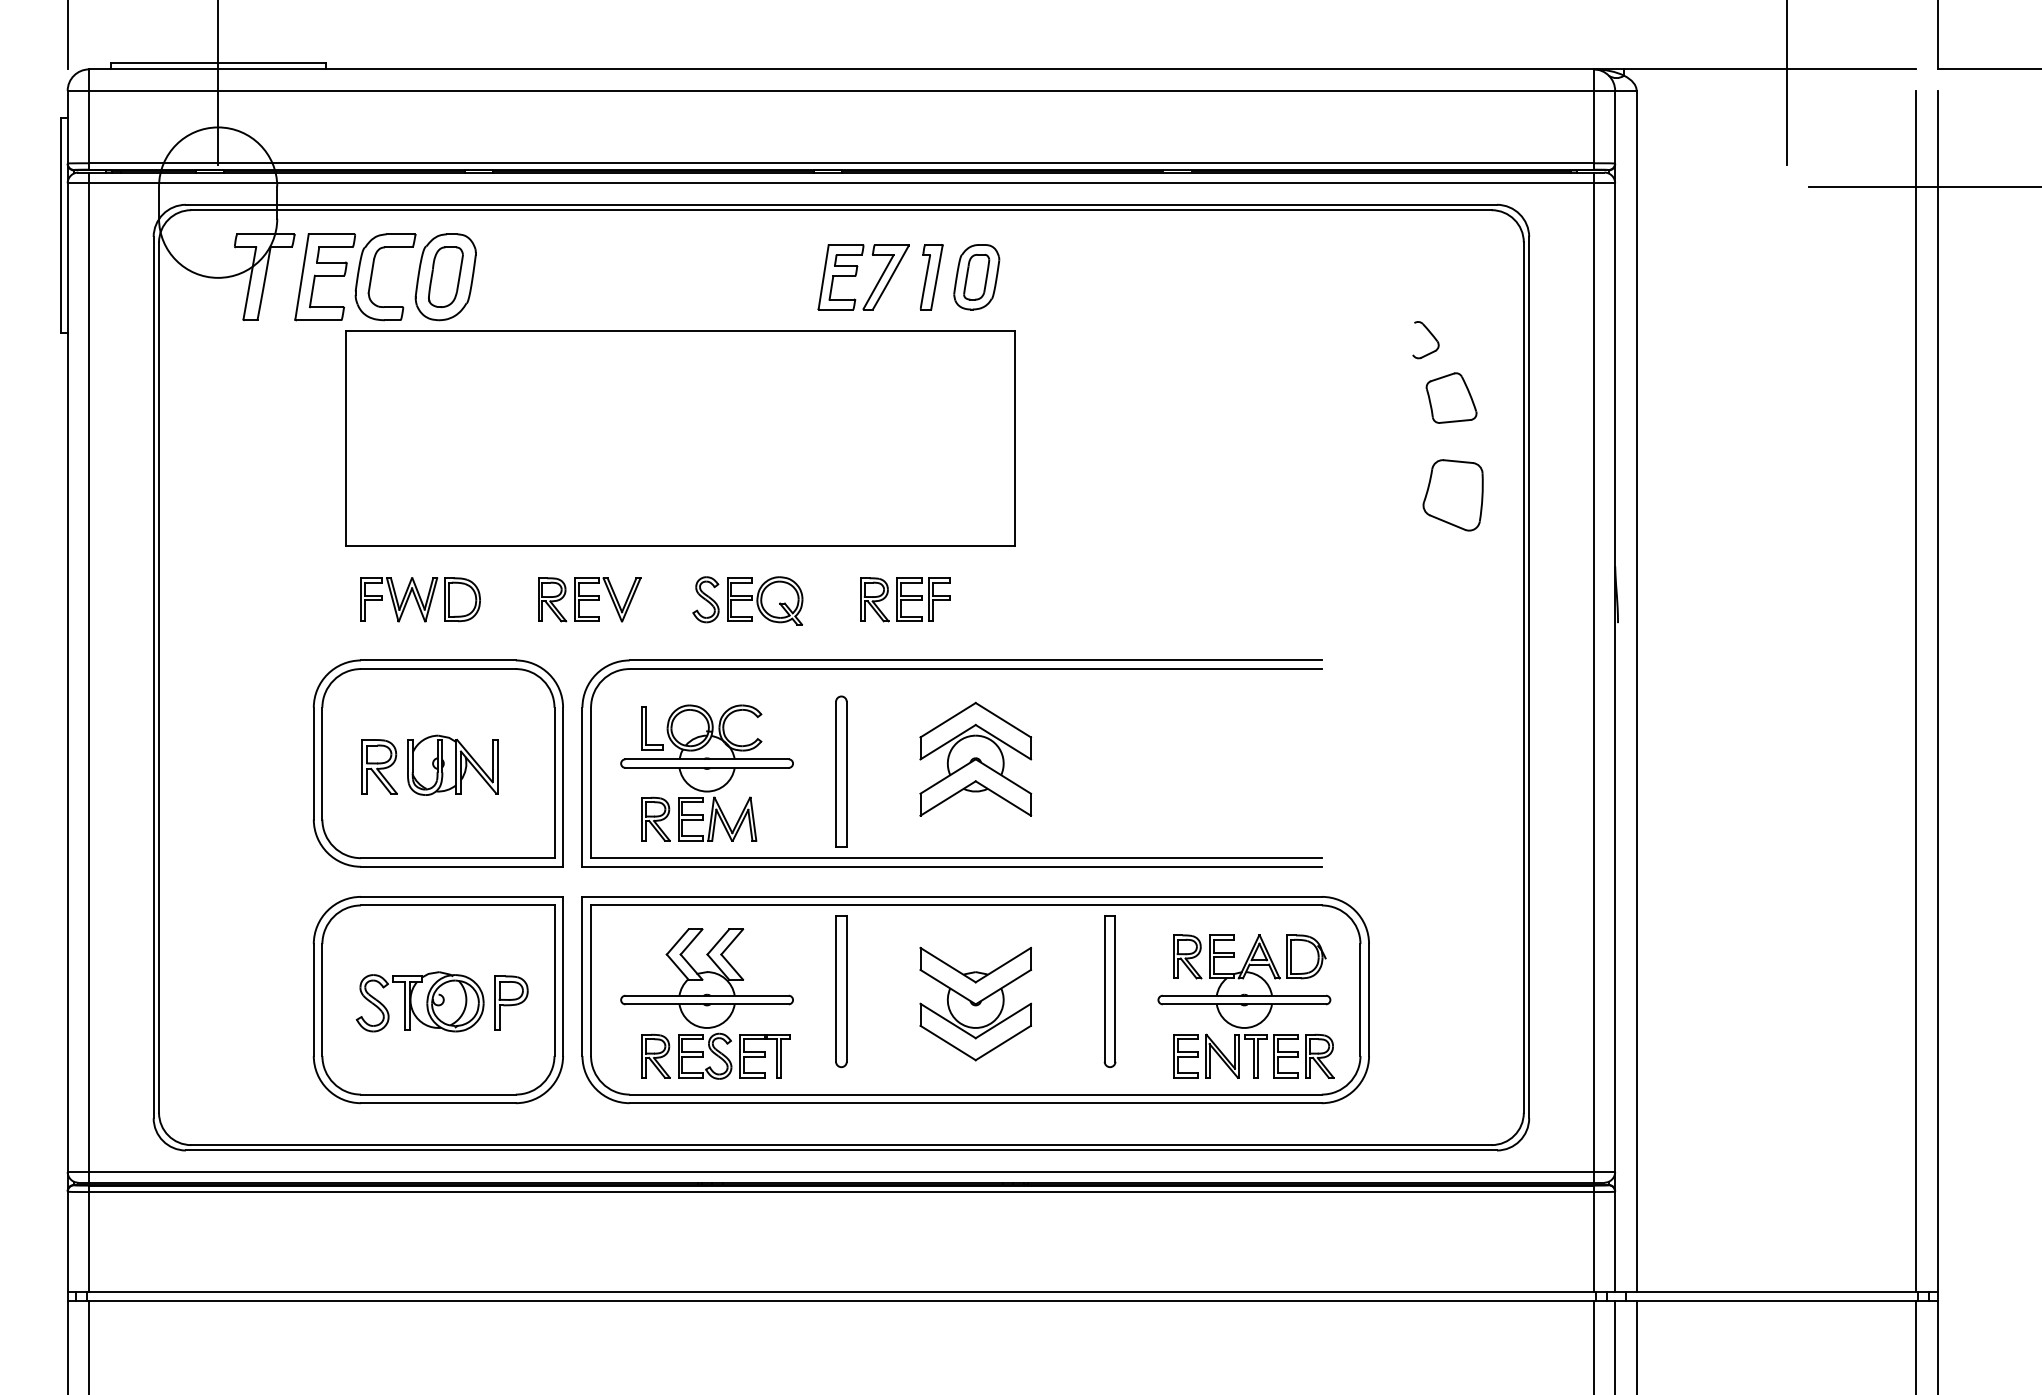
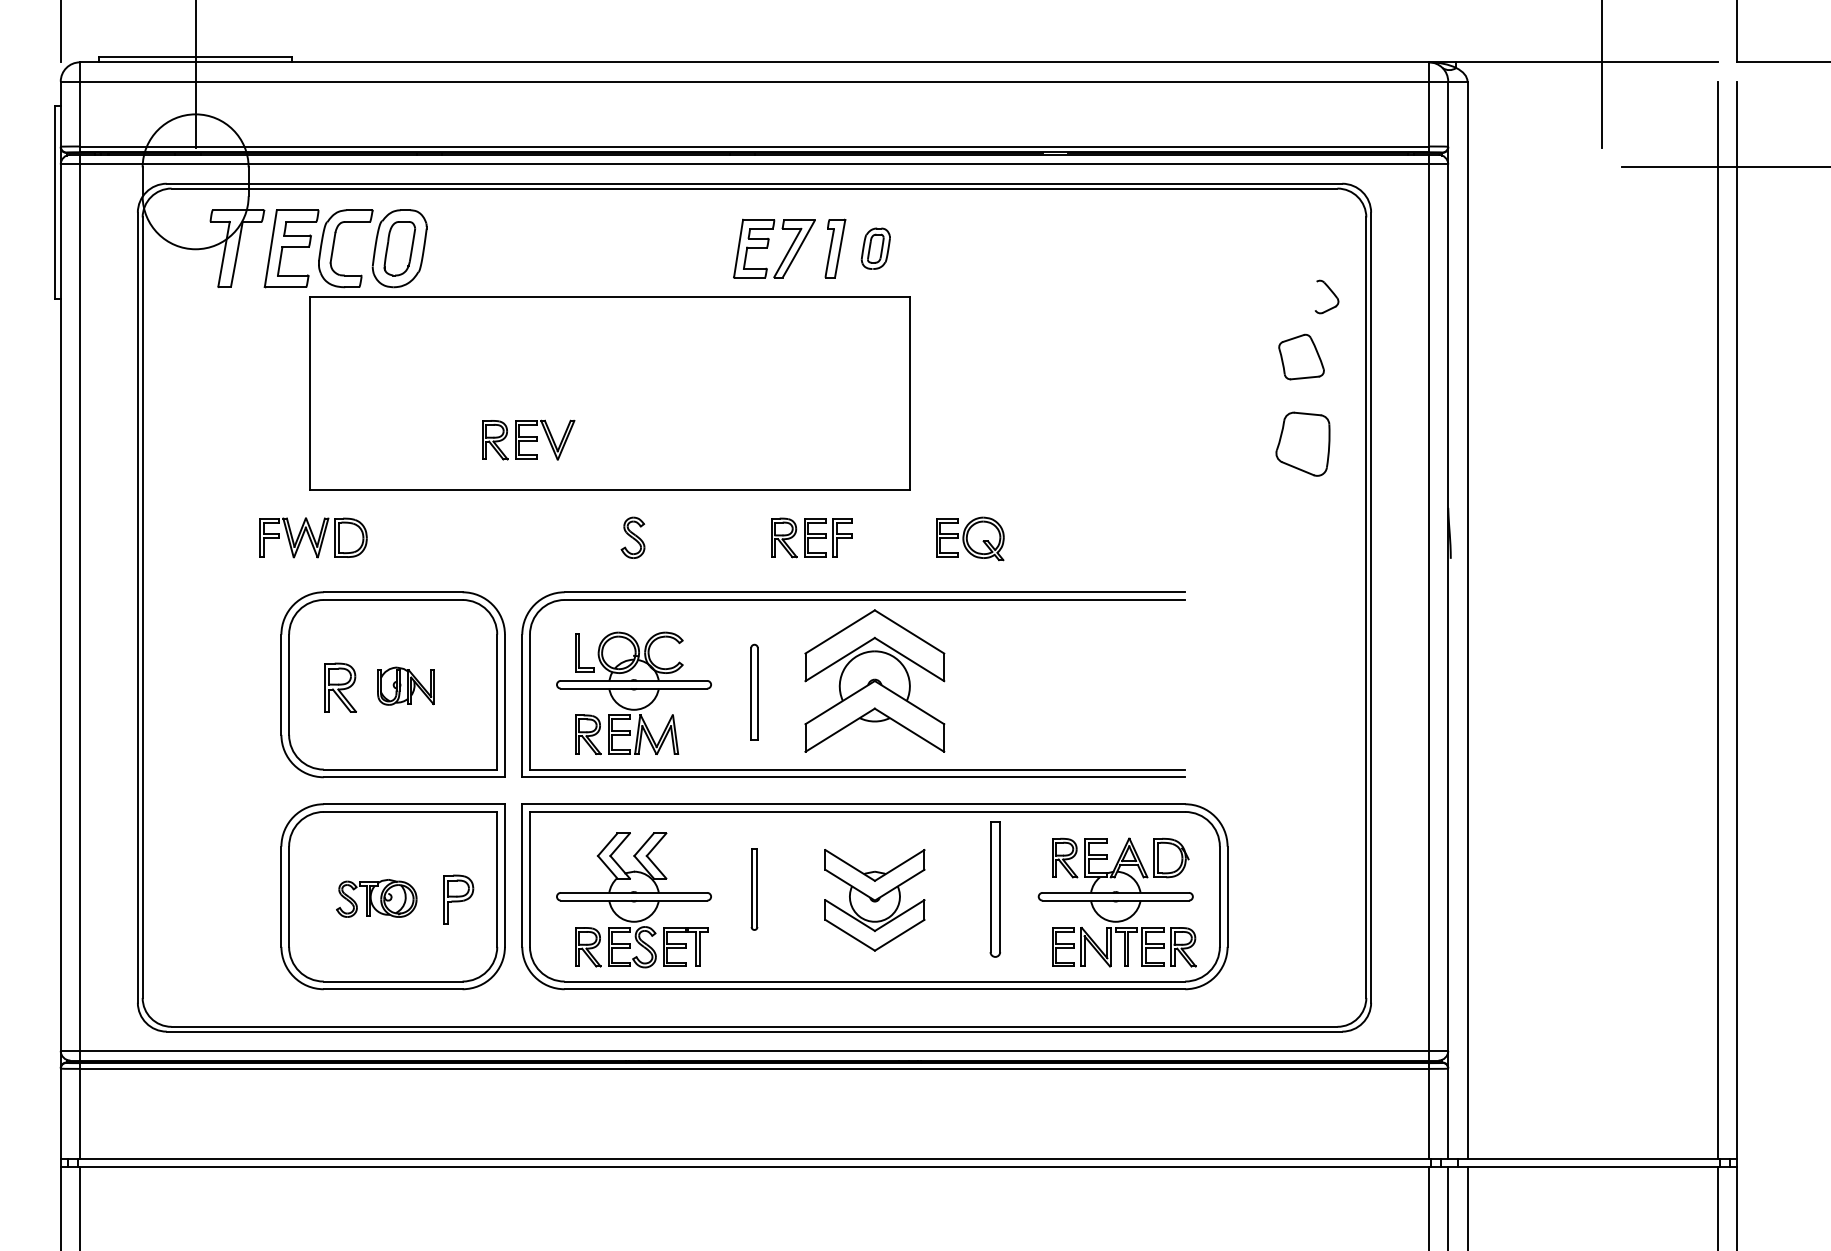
part: (976, 277) -> (875, 248), size x0.7
part: (1430, 334) -> (1331, 291), moved
part: (420, 599) -> (313, 537), moved
part: (589, 599) -> (528, 439), moved
part: (765, 600) -> (970, 538), moved
part: (975, 758) -> (874, 680), size x1.4
part: (452, 764) -> (405, 685), size x0.7
part: (841, 771) -> (754, 691), size x0.7
part: (841, 991) -> (754, 889), size x0.6
part: (419, 1001) -> (376, 898), size x0.7

